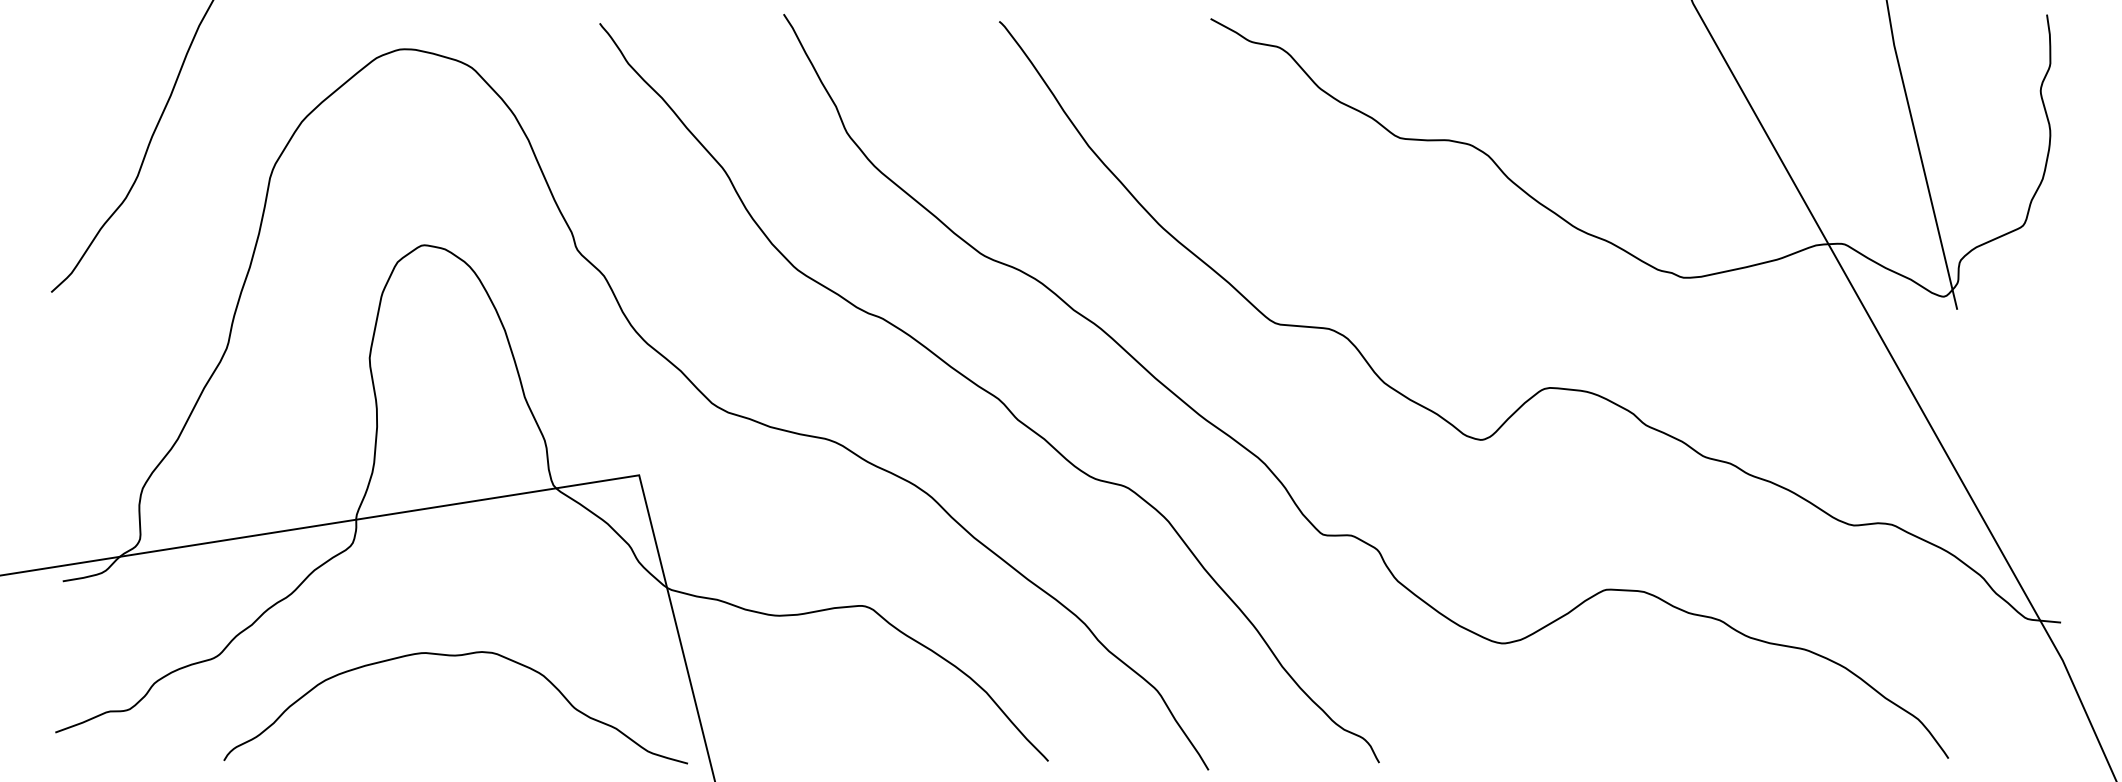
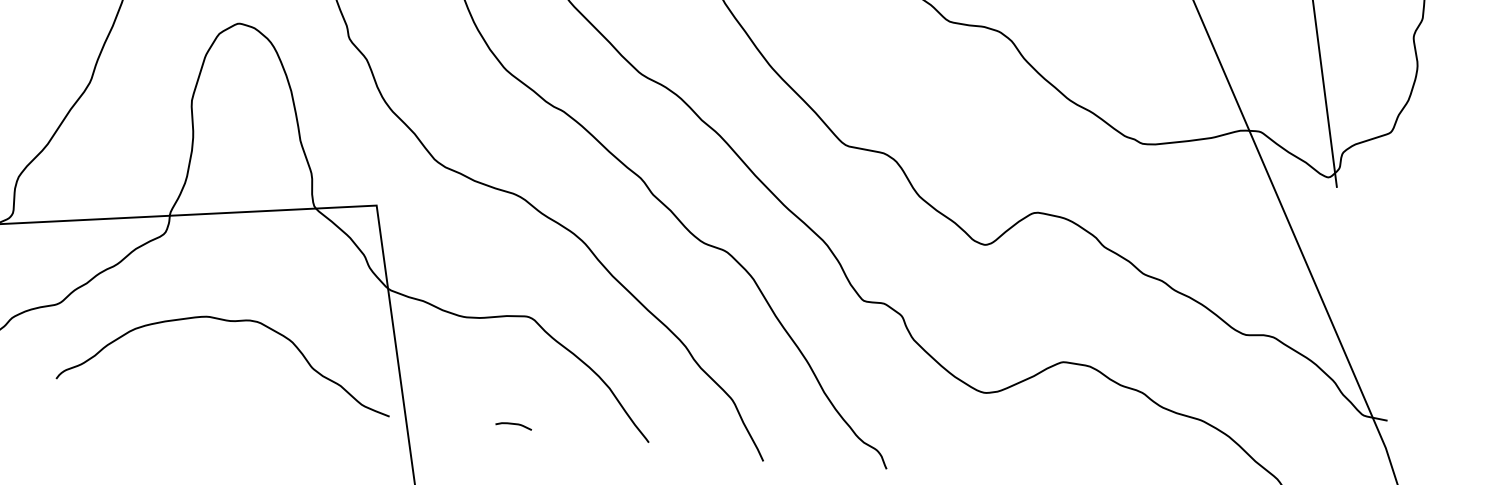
curve: (859, 756) -> (513, 424), added

